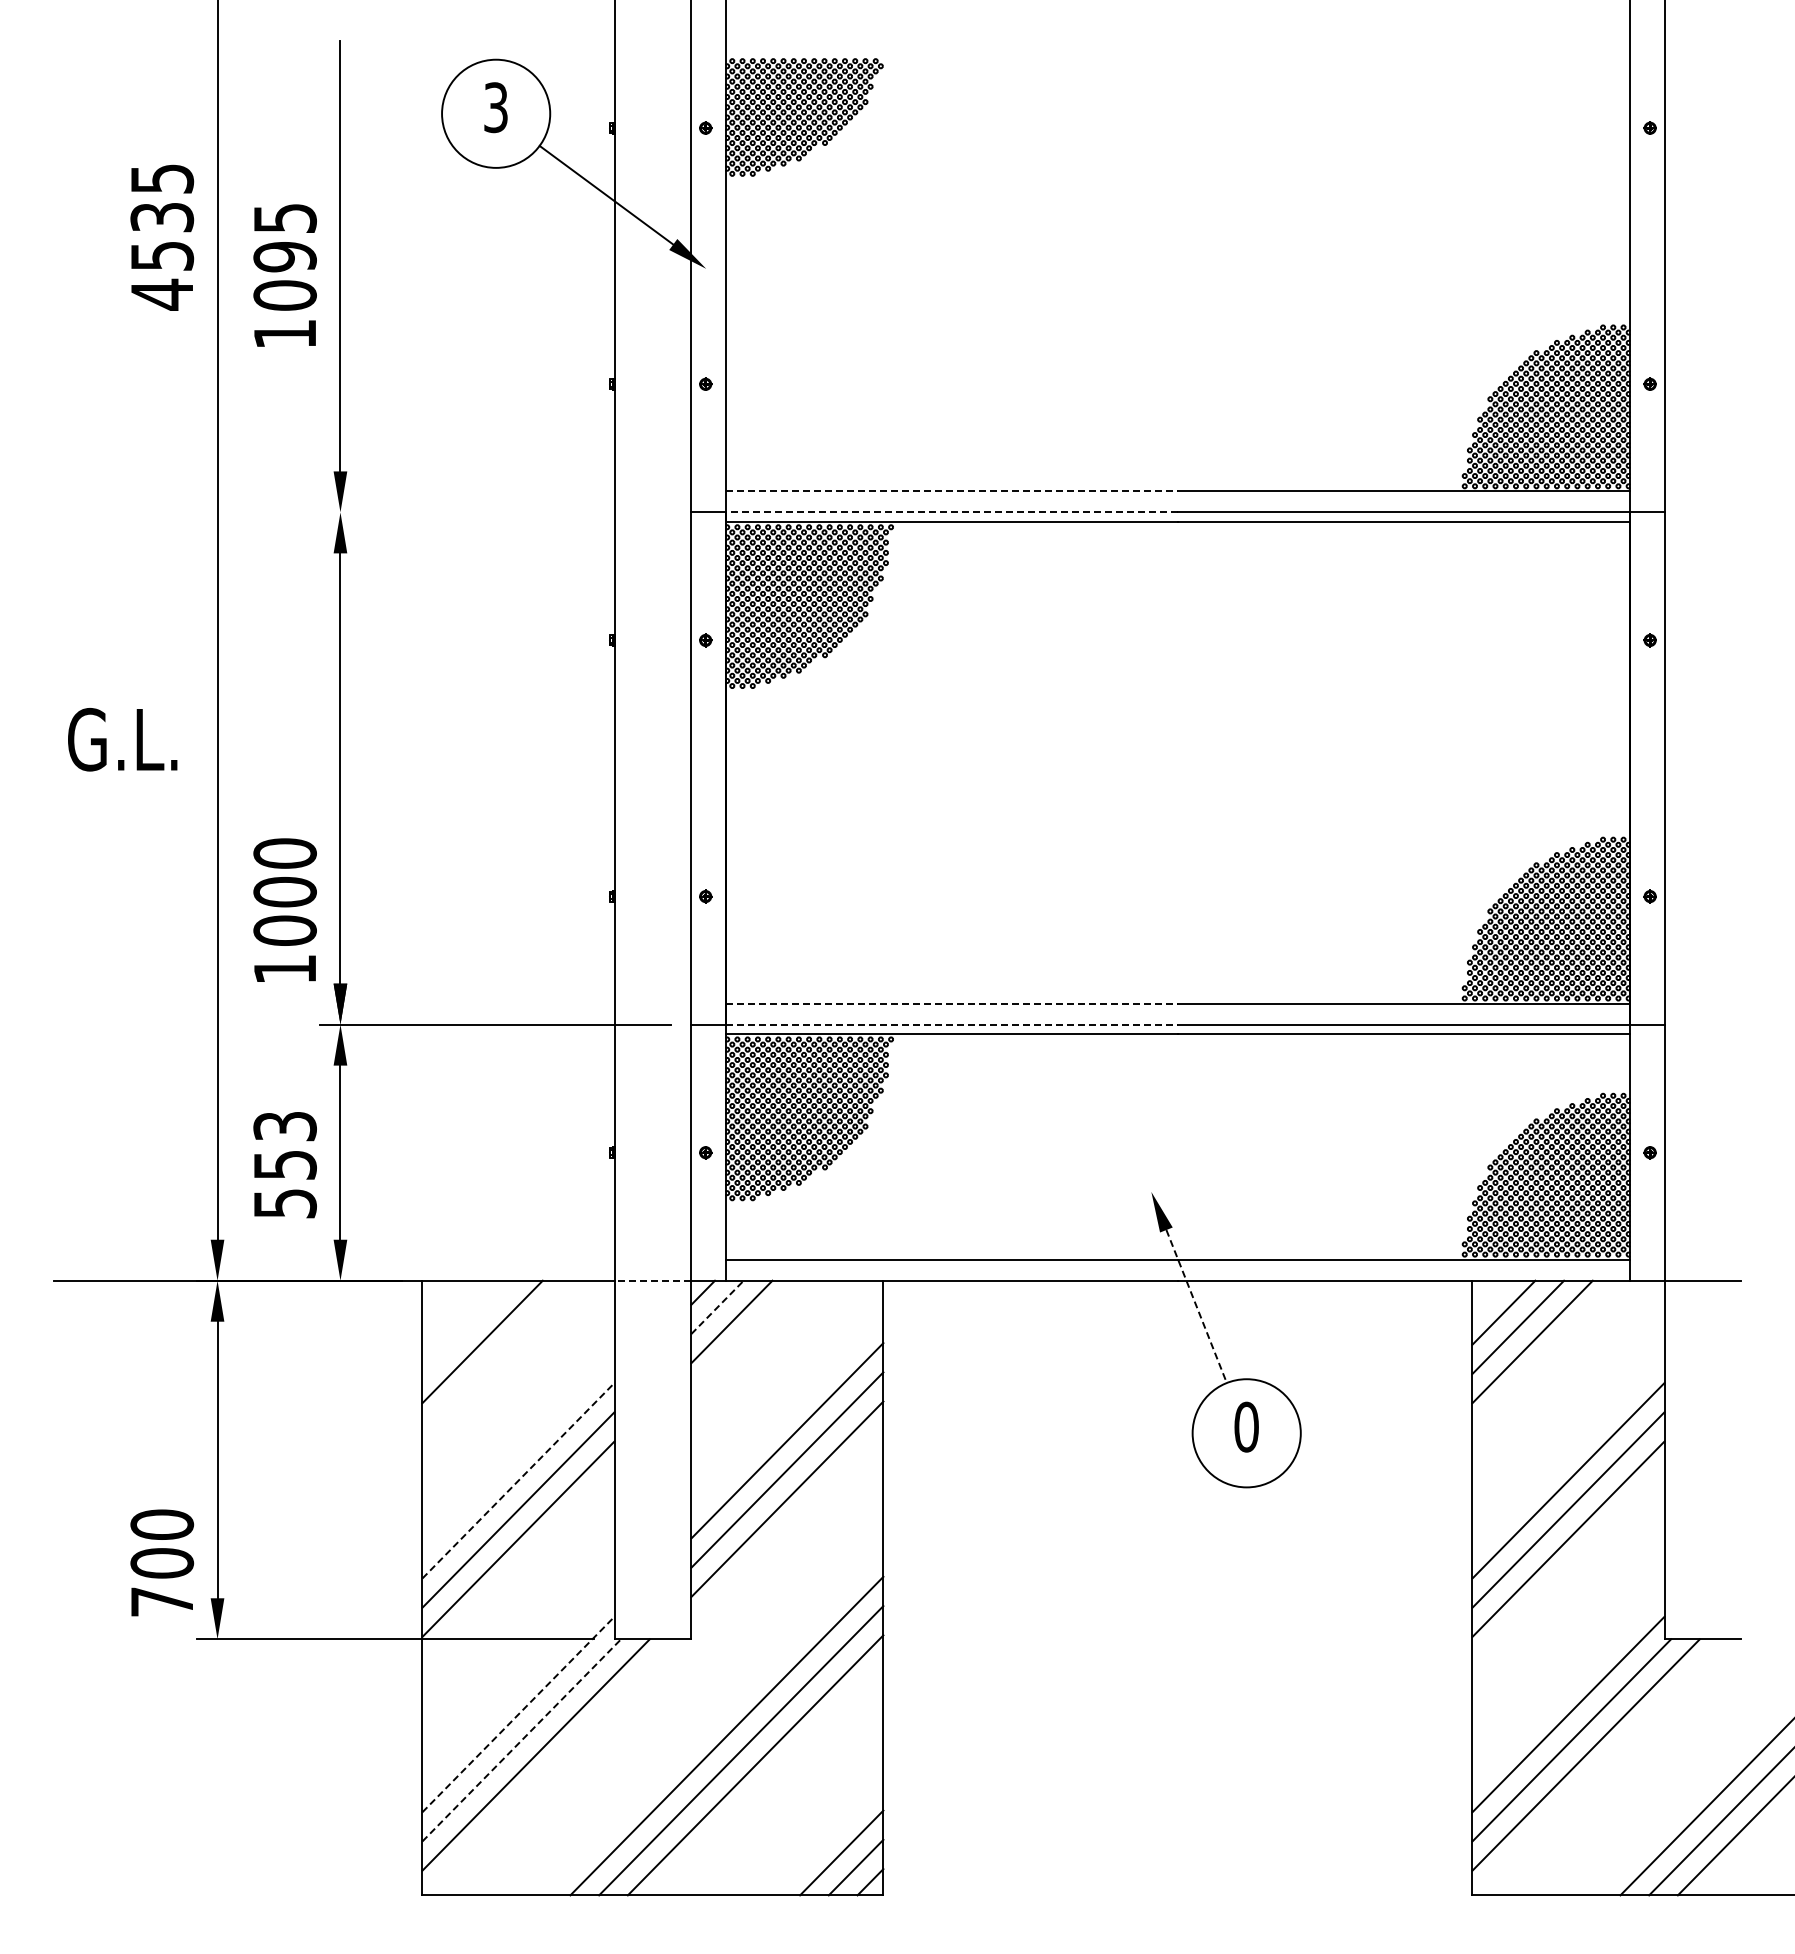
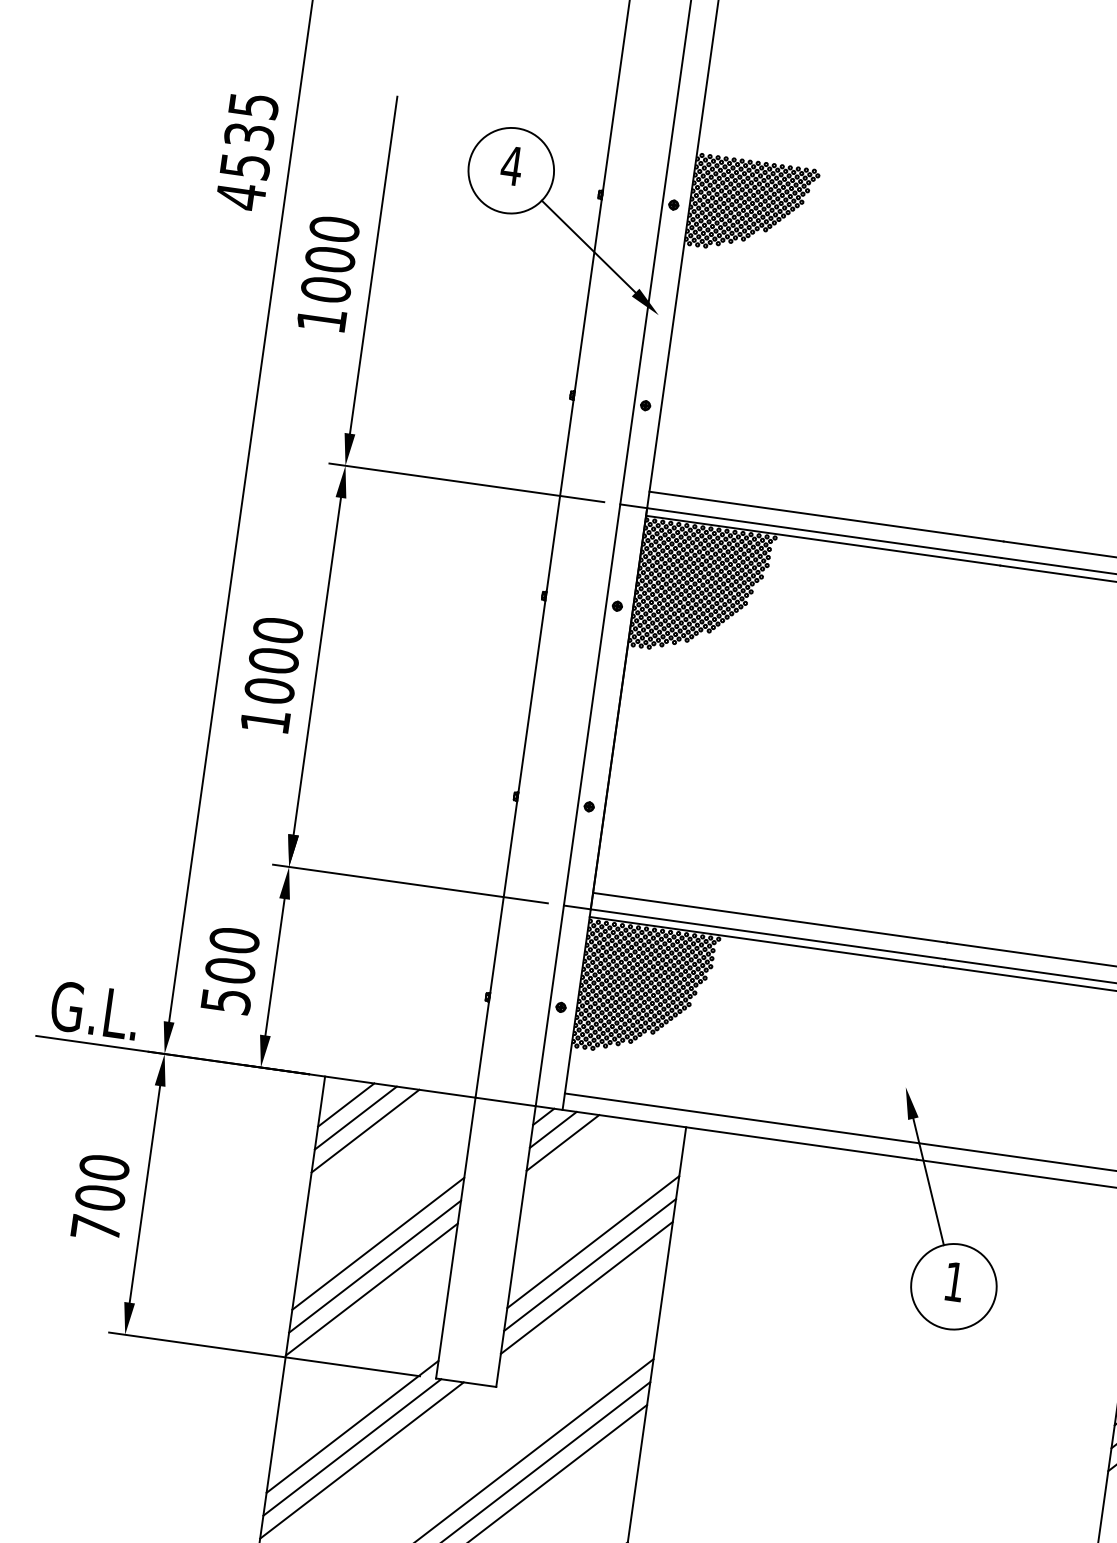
text: (495, 107) -> (511, 165), 3 -> 4
text: (162, 237) -> (247, 151), moved
text: (284, 237) -> (331, 244), 1095 -> 1000
line: (952, 491) -> (827, 516), dashed -> solid
line: (494, 512) -> (466, 482), added
line: (951, 512) -> (824, 533), dashed -> solid
text: (122, 739) -> (94, 1010), moved
text: (284, 909) -> (271, 674), moved
line: (952, 1003) -> (770, 917), dashed -> solid
line: (952, 1024) -> (768, 934), dashed -> solid
text: (284, 1145) -> (231, 955), 553 -> 500
line: (652, 1280) -> (505, 1101), dashed -> solid
line: (1196, 1306) -> (928, 1181), dashed -> solid
line: (717, 1307) -> (553, 1129), dashed -> solid
line: (453, 1312) -> (345, 1104), added
line: (468, 1327) -> (356, 1118), added
text: (1246, 1426) -> (954, 1281), 0 -> 1
line: (518, 1480) -> (378, 1243), dashed -> solid
text: (162, 1562) -> (100, 1197), moved
line: (518, 1714) -> (352, 1426), dashed -> solid
line: (521, 1740) -> (352, 1447), dashed -> solid

